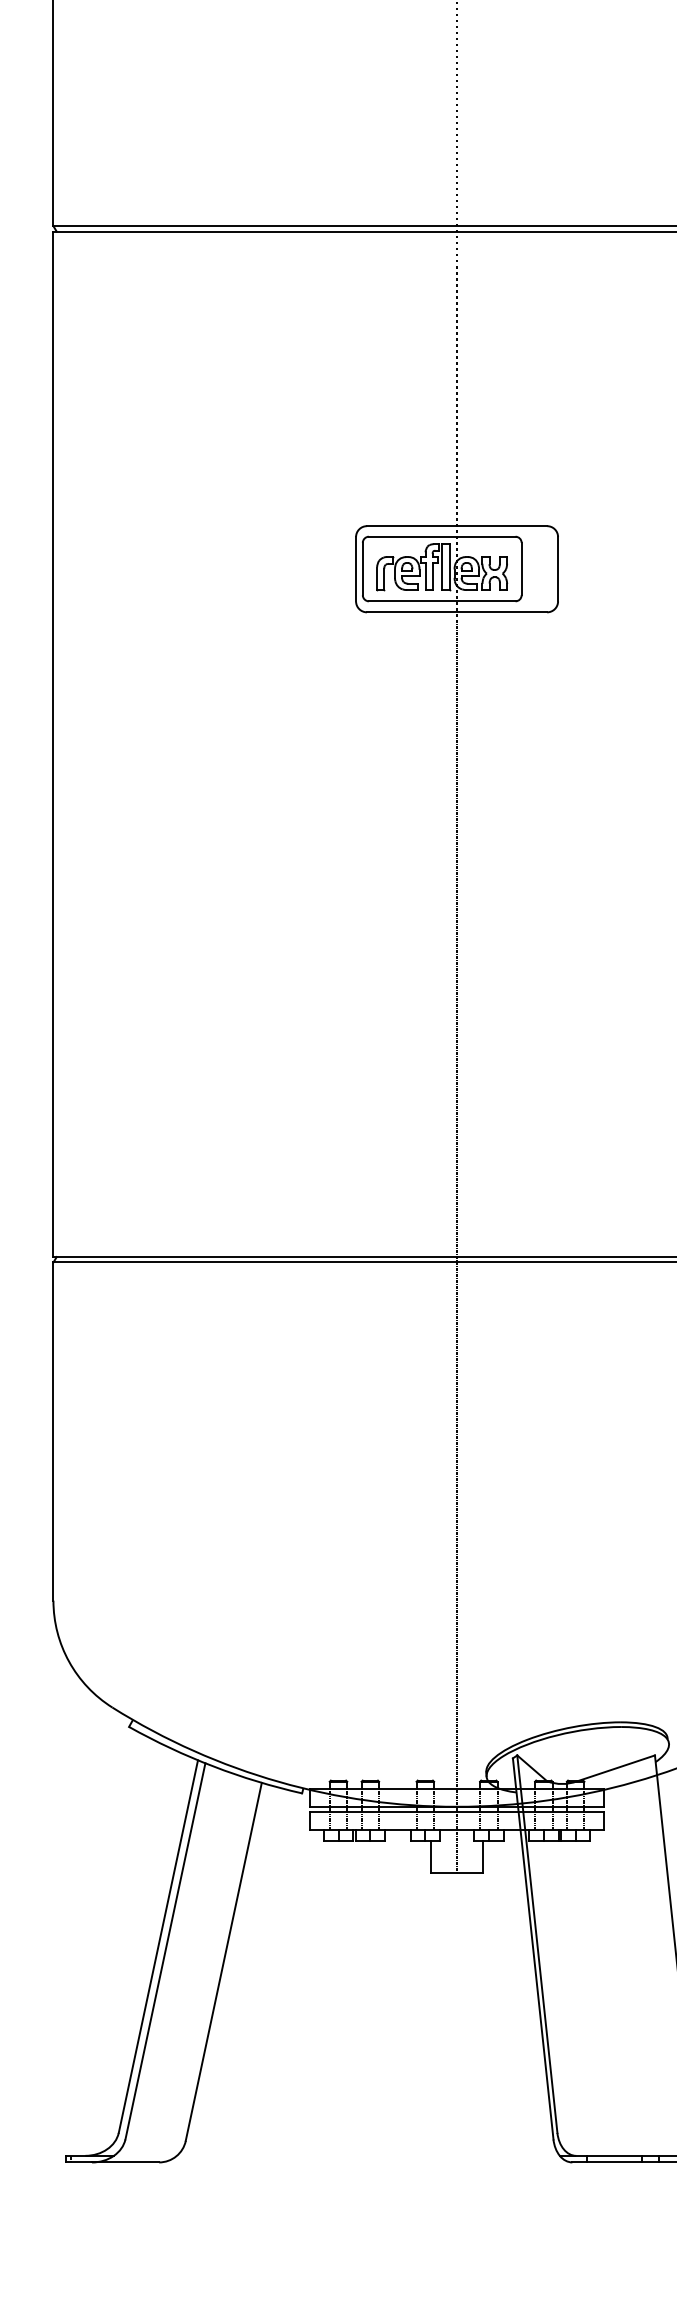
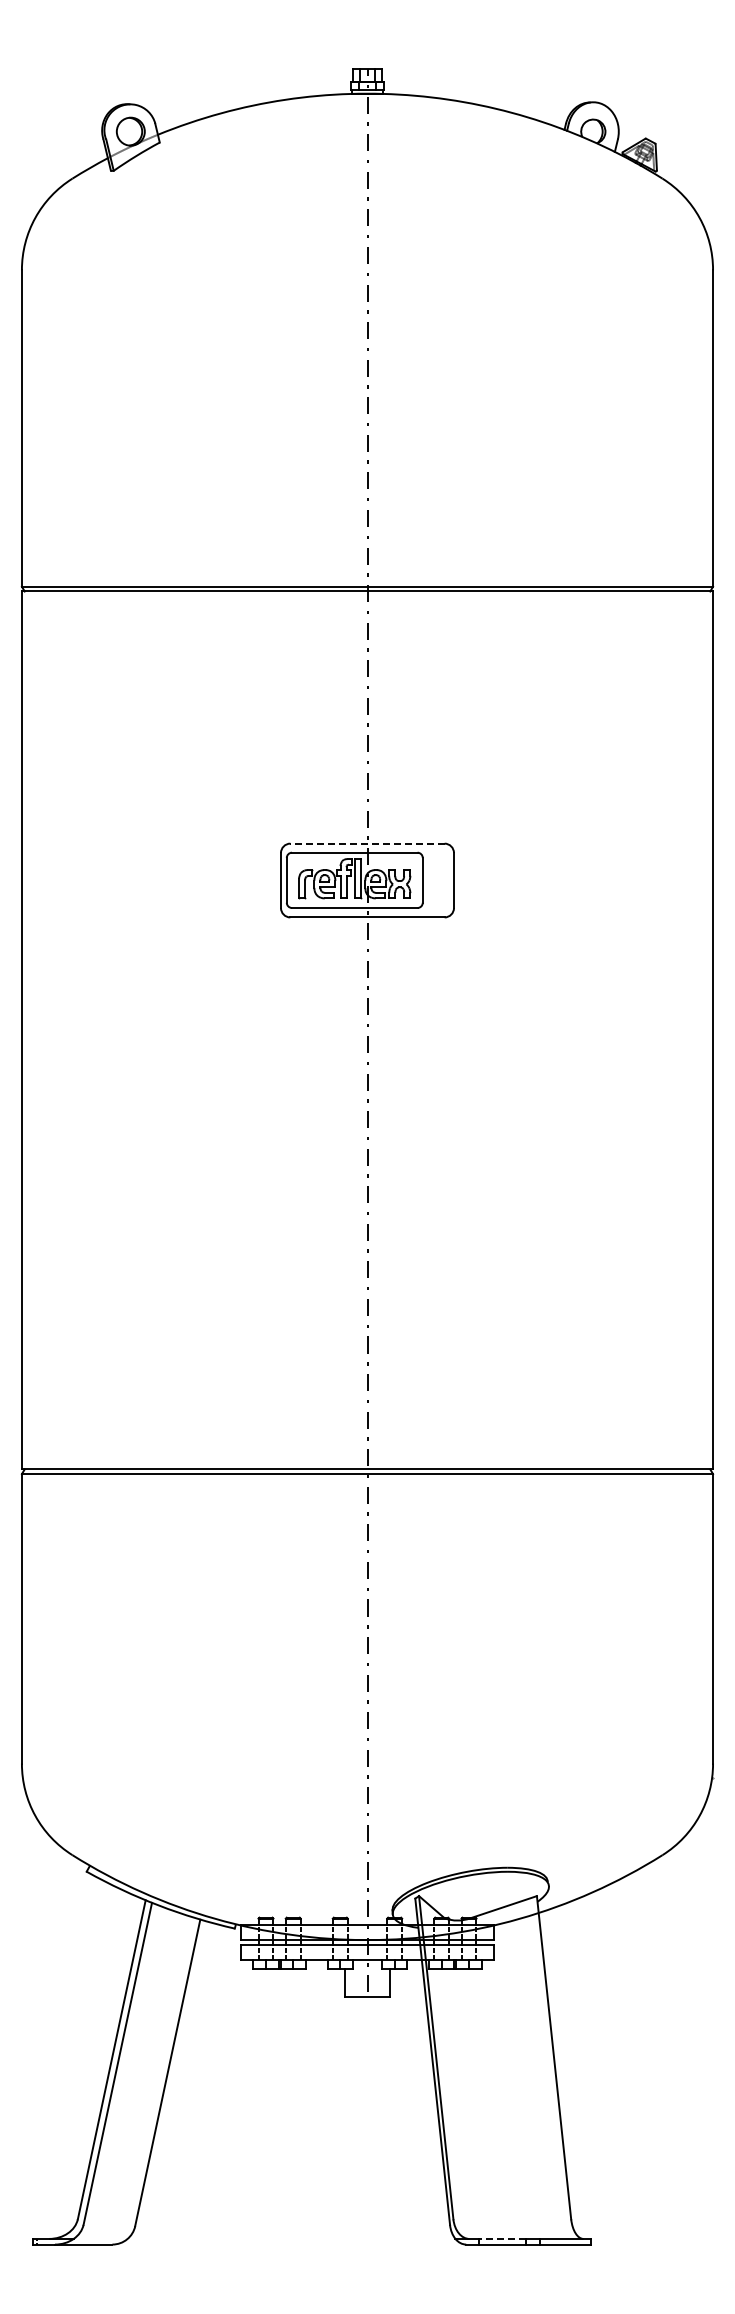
line: (457, 525) -> (367, 843), solid -> dashed
line: (613, 2155) -> (501, 2238), solid -> dashed

